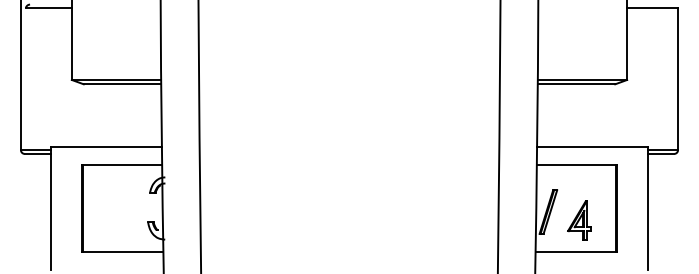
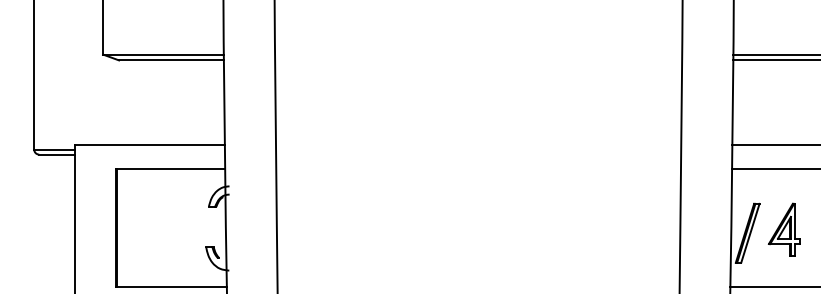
part: (579, 220) -> (784, 229), moved

